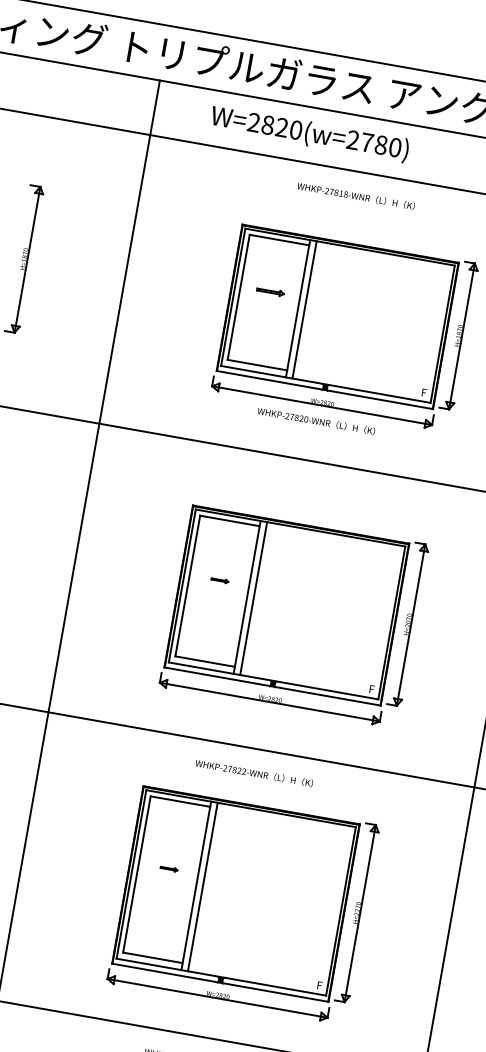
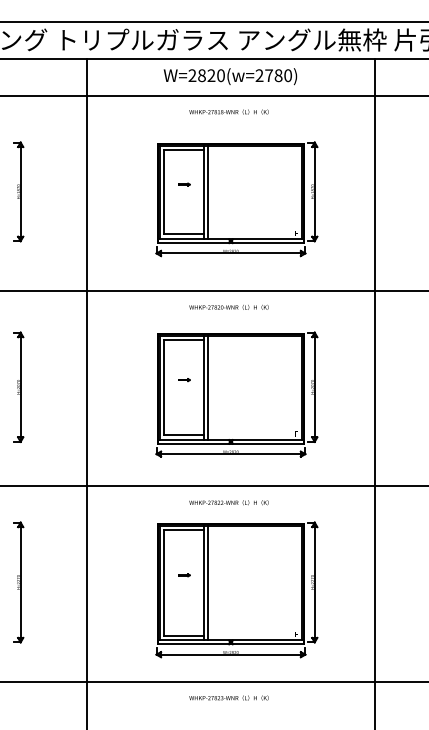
text: (309, 133) -> (230, 76), moved
part: (271, 291) -> (184, 184), size x0.62
text: (315, 419) -> (228, 306), moved

